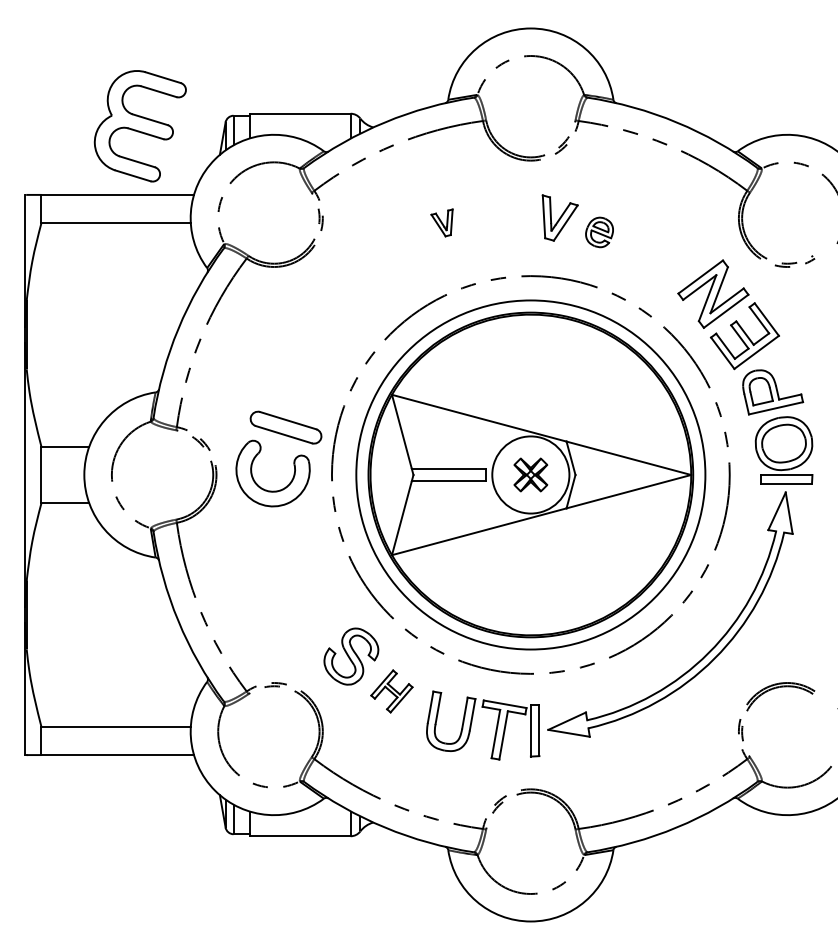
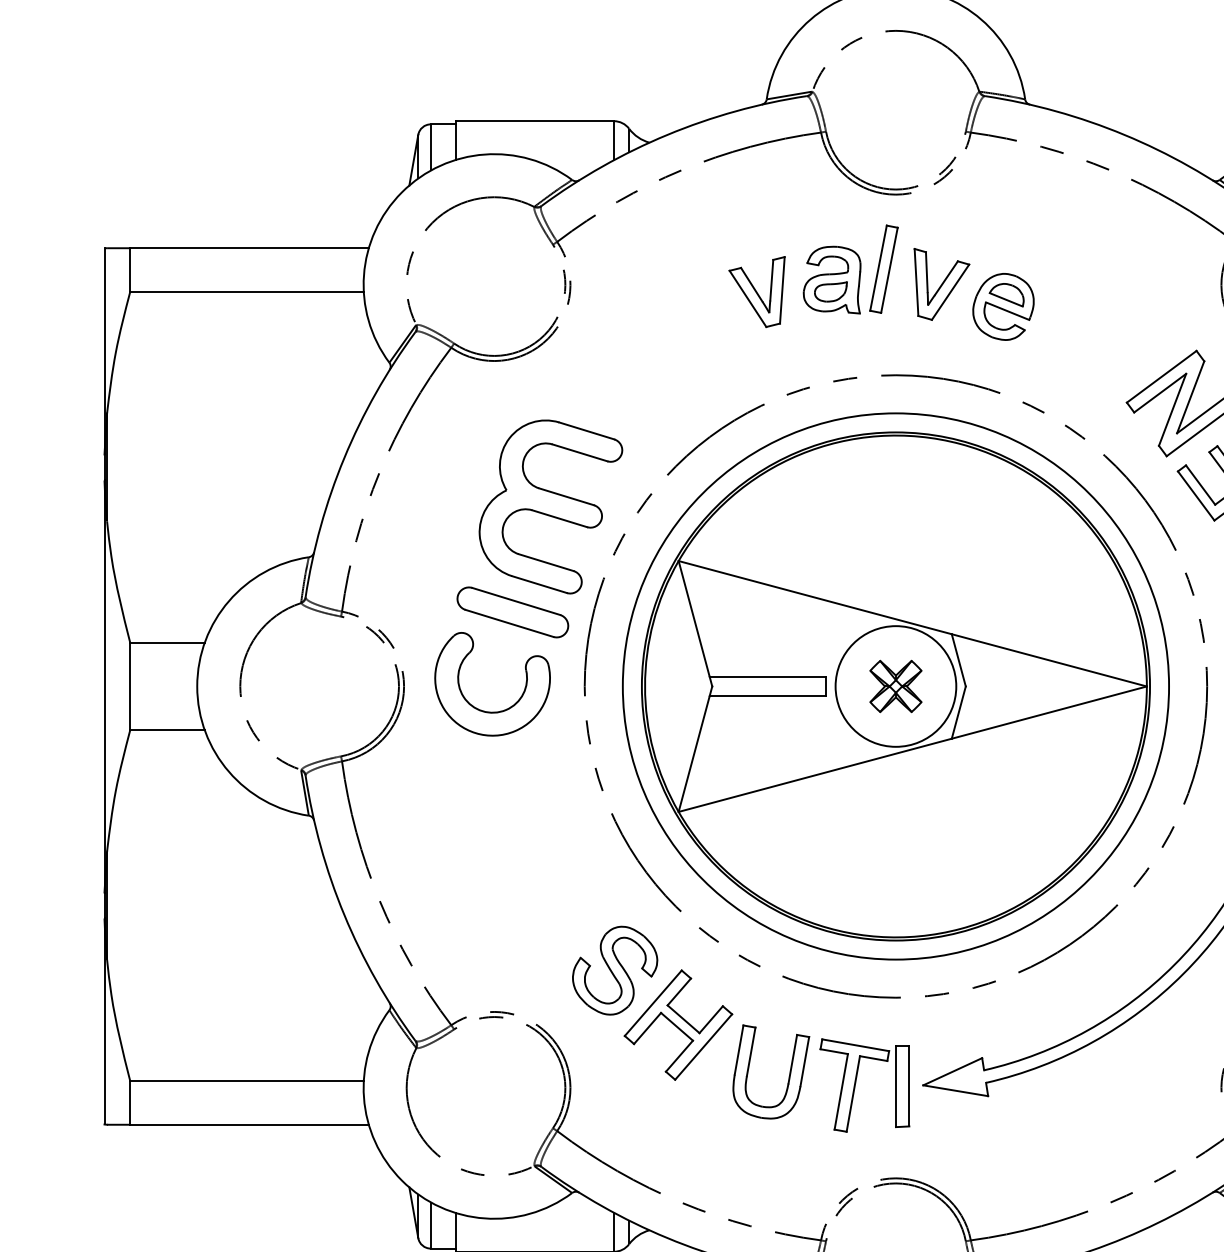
part: (139, 126) -> (549, 507), moved
part: (501, 208) -> (850, 269), added
part: (441, 222) -> (756, 291), size x1.67
part: (599, 232) -> (1003, 307), size x1.43
part: (391, 691) -> (677, 1025), size x1.67

